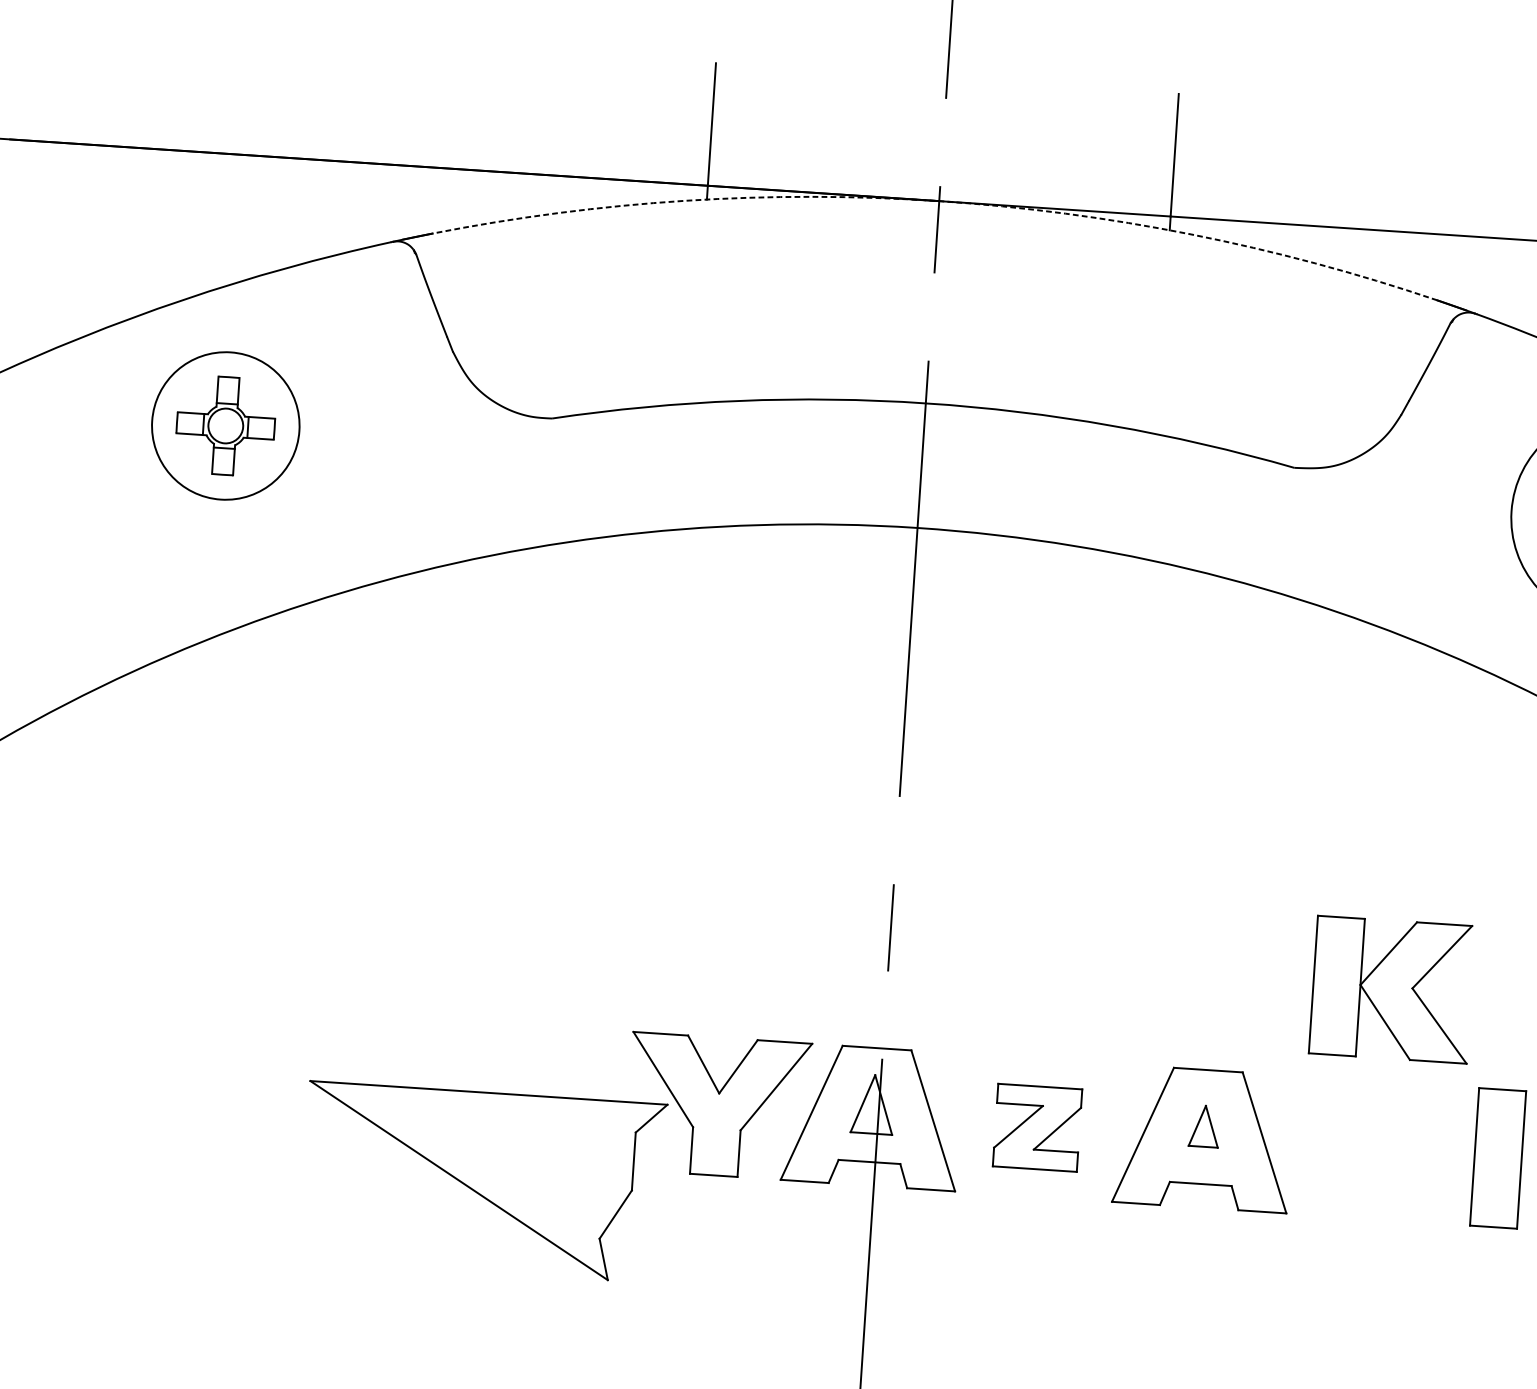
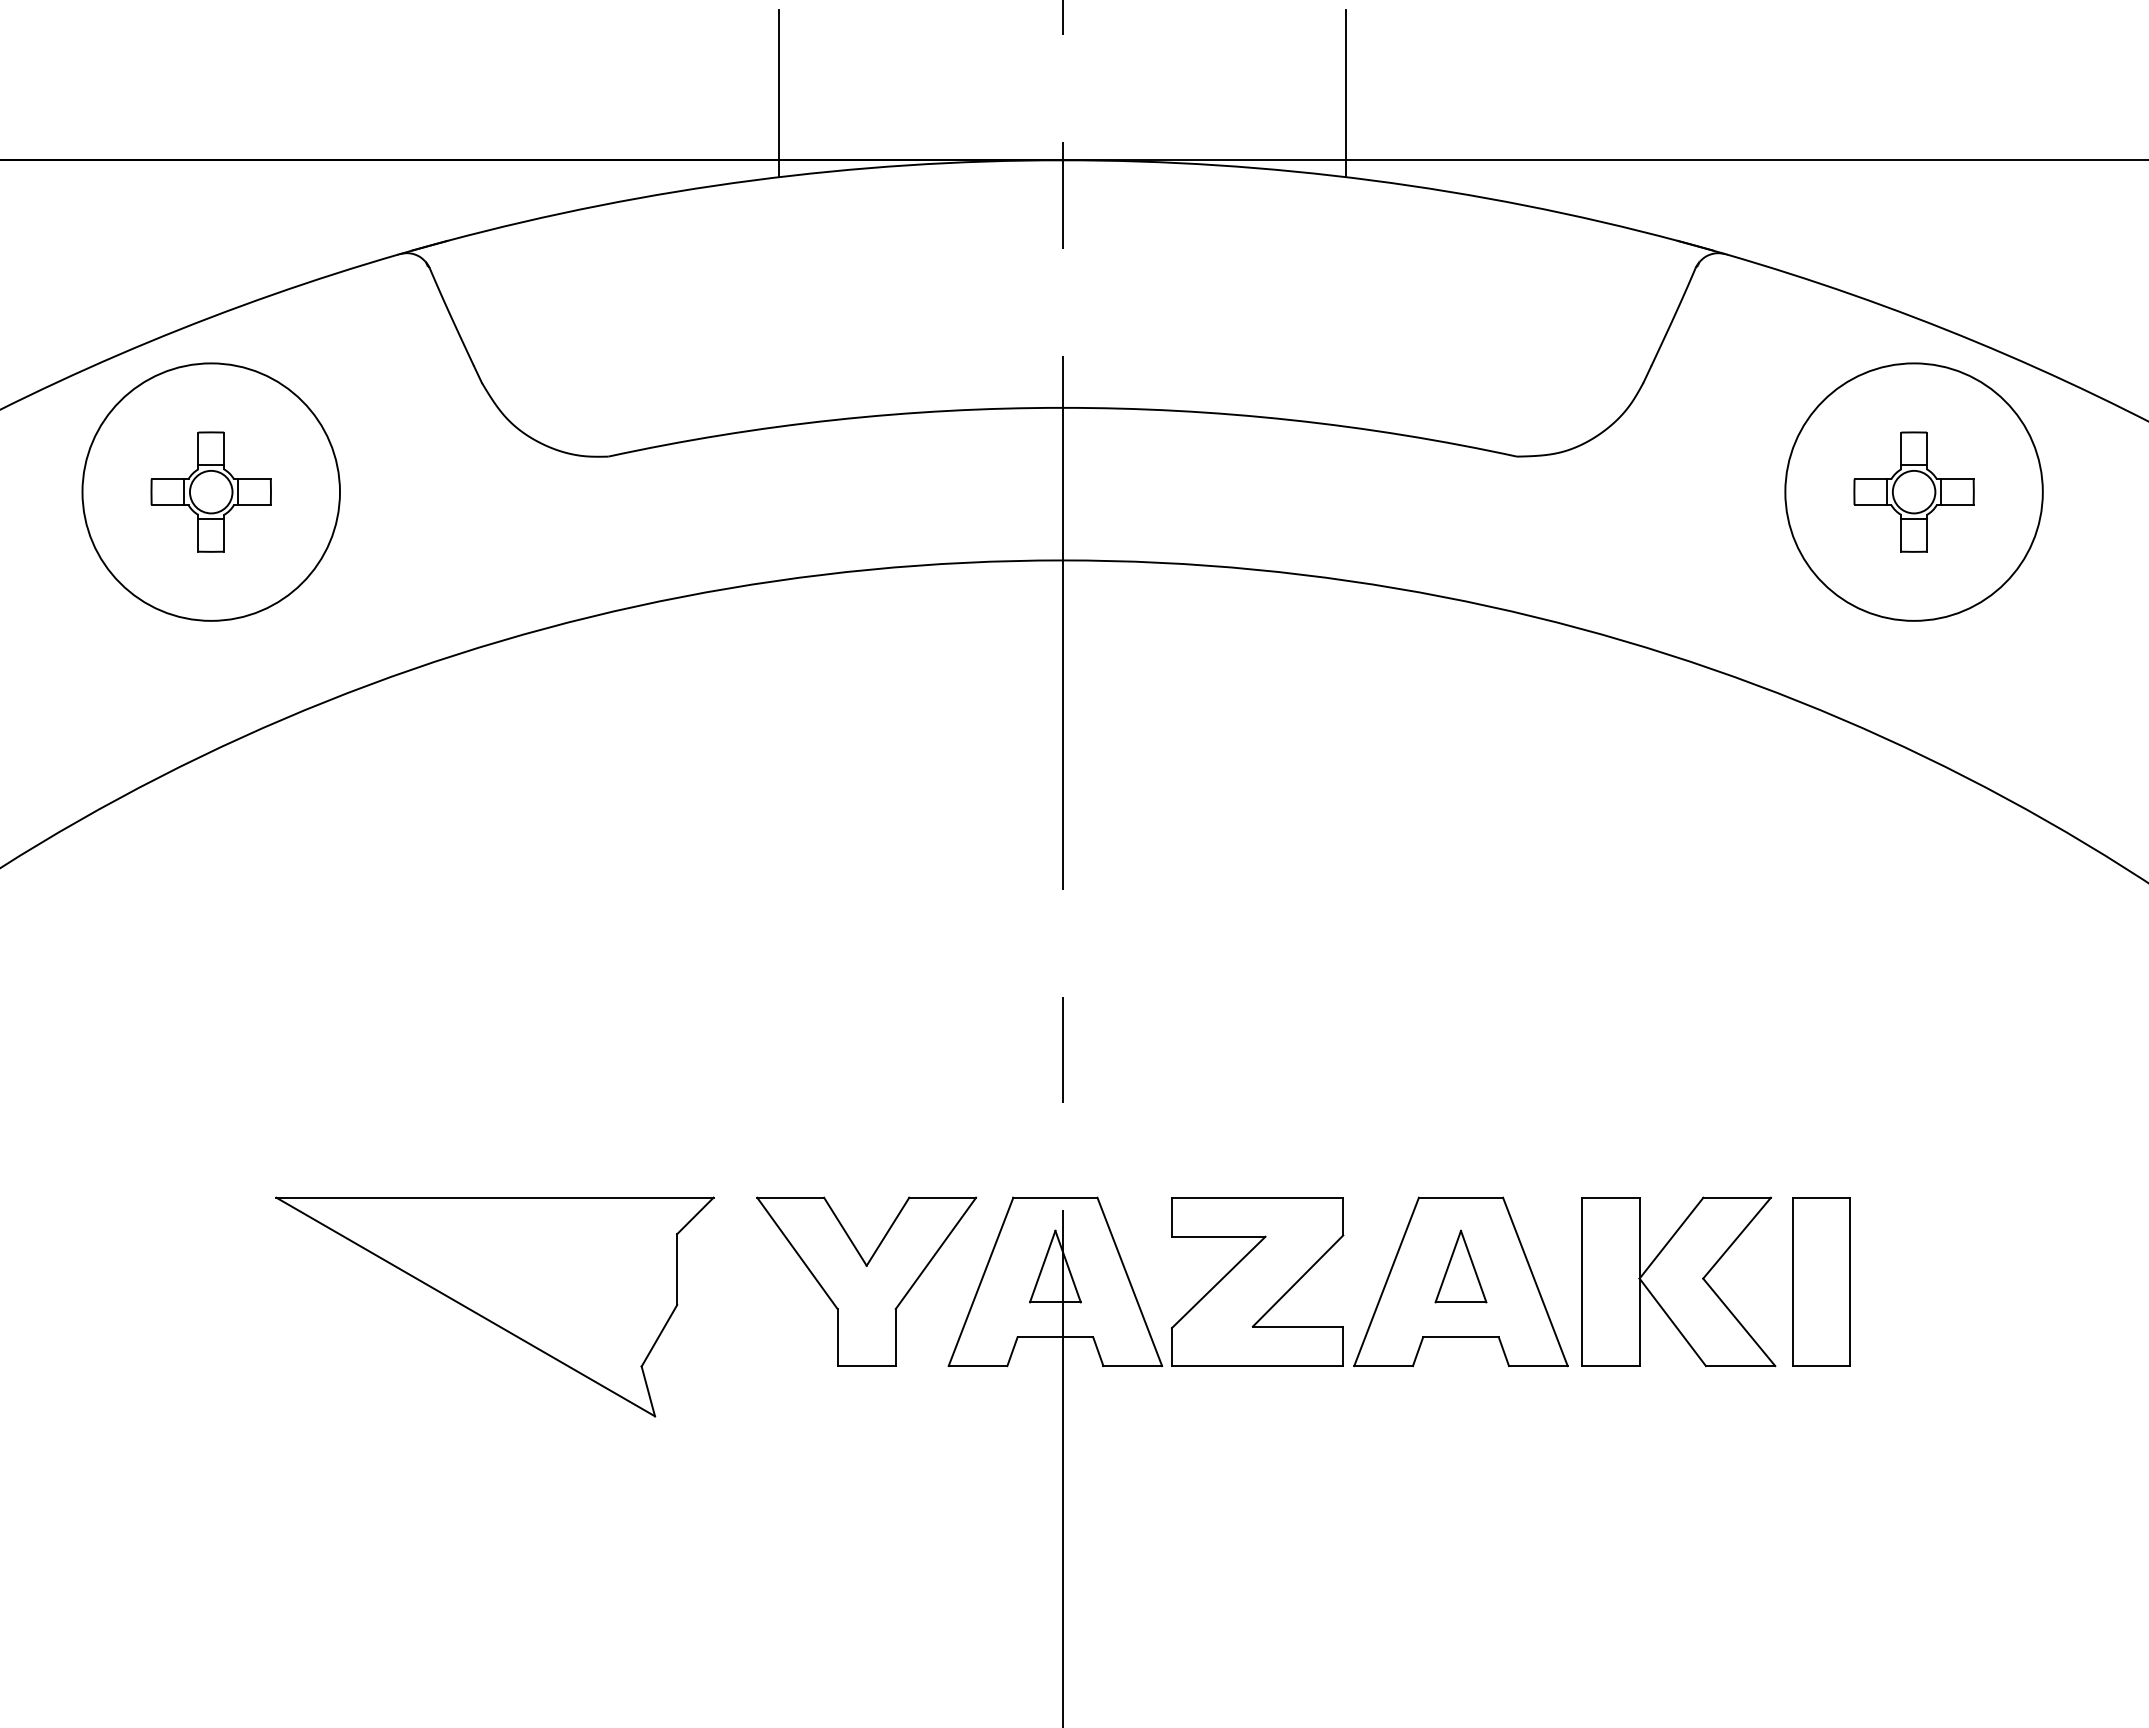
arc: (939, 201) -> (1062, 160), dashed -> solid
circle: (226, 425) -> (211, 491), size x1.43
part: (1392, 989) -> (1678, 1281), moved
part: (1204, 1126) -> (1460, 1266), size x1.43
part: (1037, 1127) -> (1257, 1281), size x1.67
part: (482, 1181) -> (494, 1306), moved

